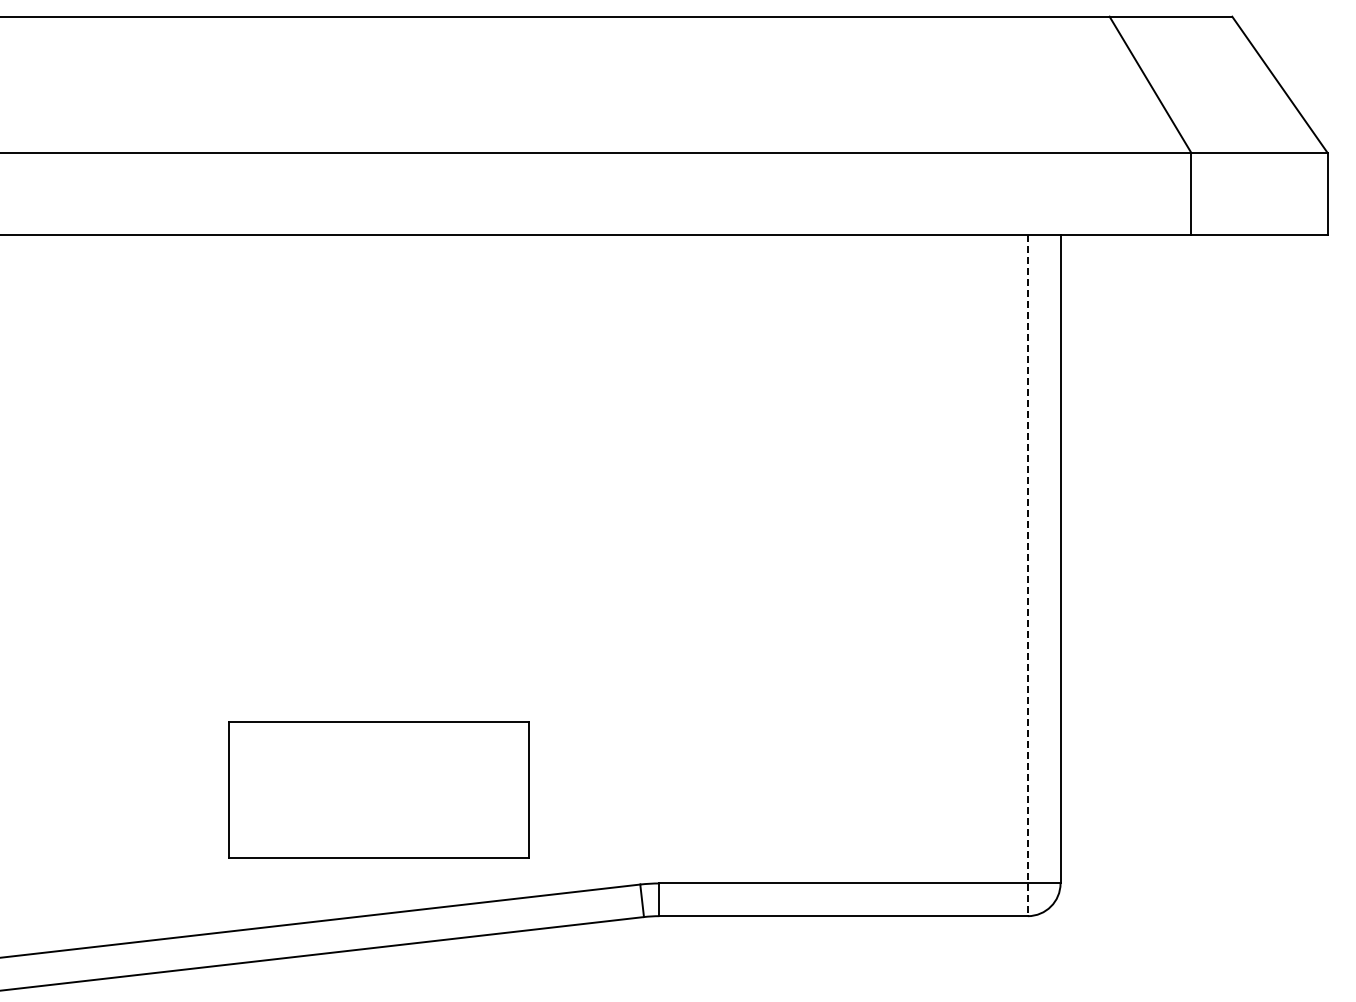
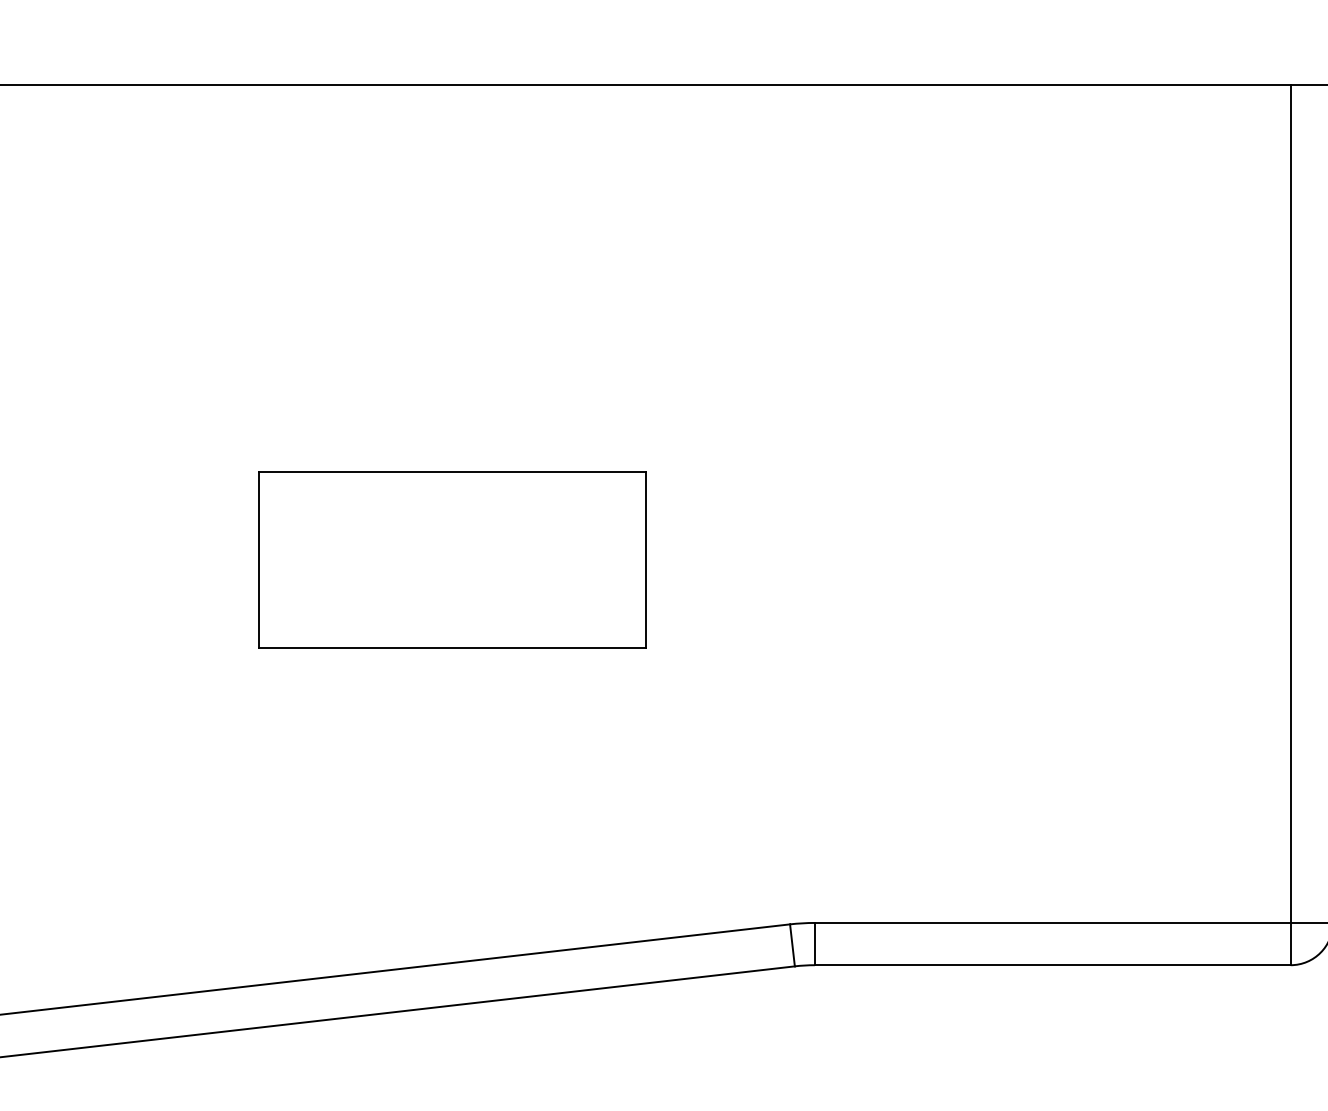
line: (1027, 575) -> (1290, 525), dashed -> solid
part: (378, 789) -> (451, 560), moved

